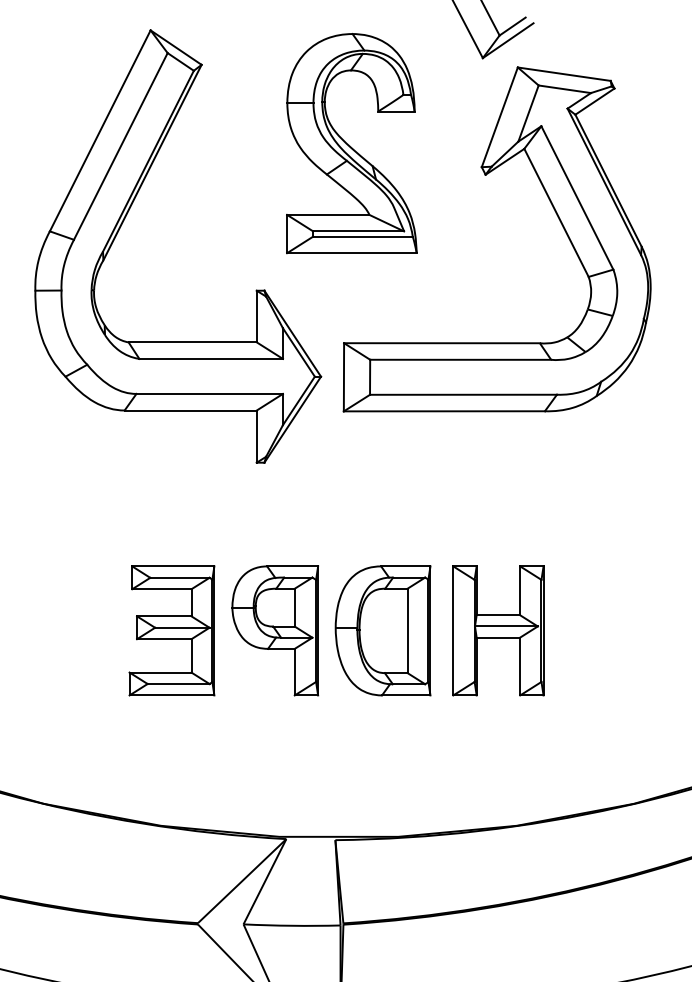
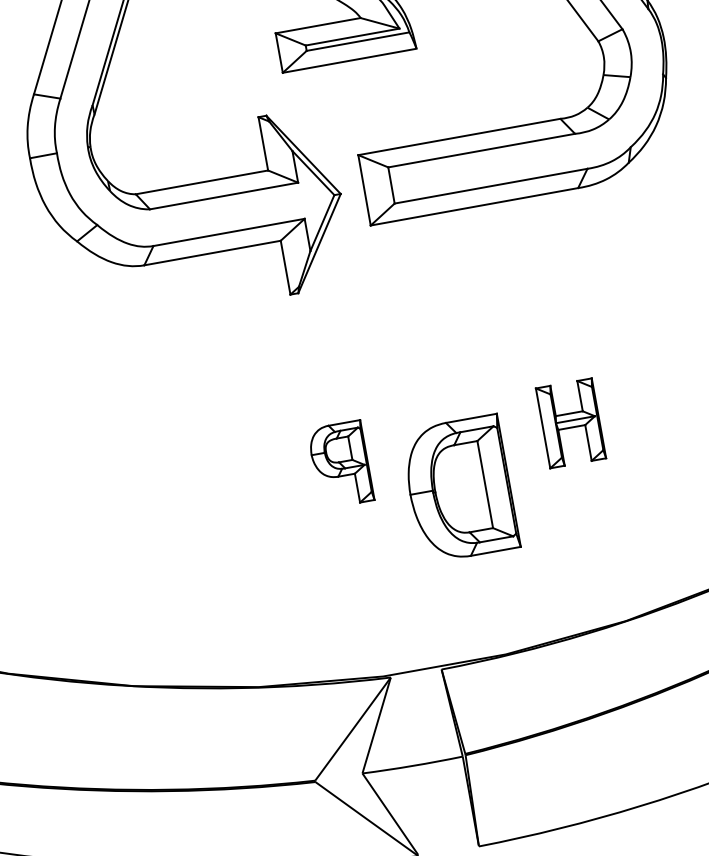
part: (171, 630) -> (233, 483), removed
part: (275, 630) -> (340, 464), size x0.6
part: (382, 630) -> (459, 488), moved
part: (498, 630) -> (570, 422), size x0.6

